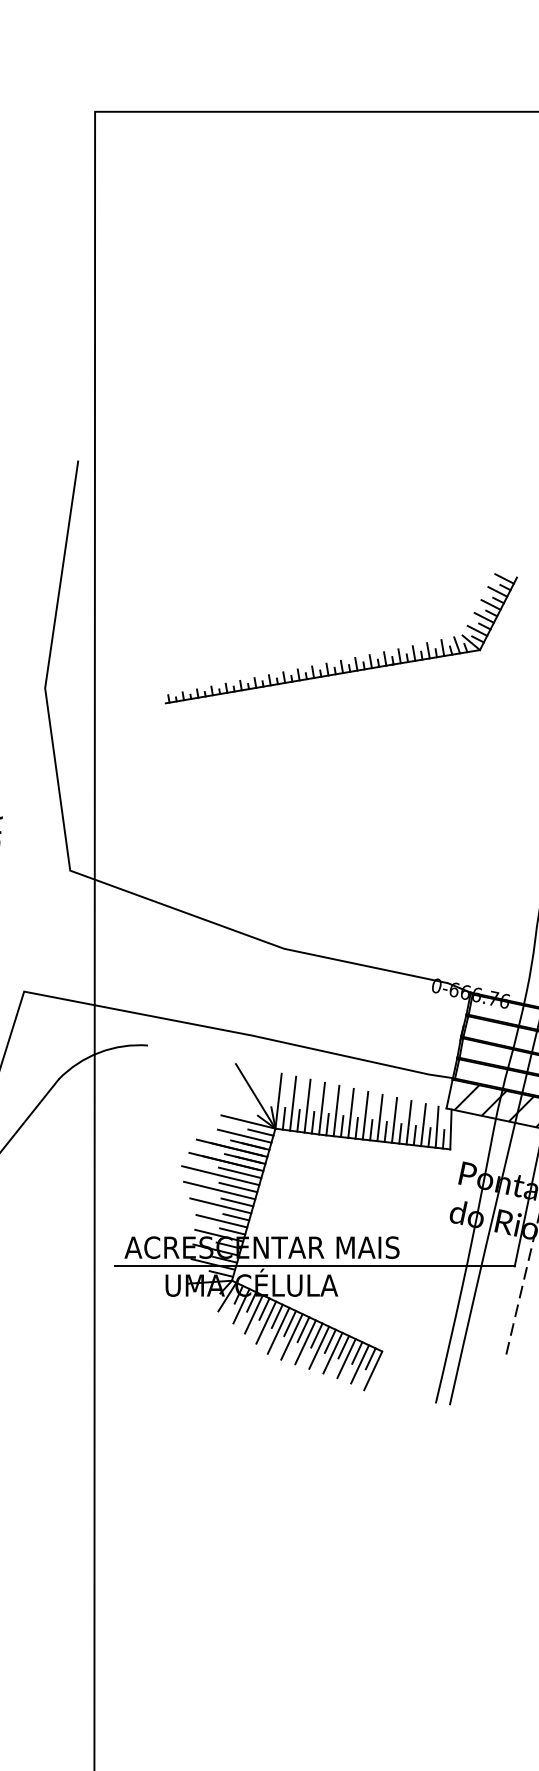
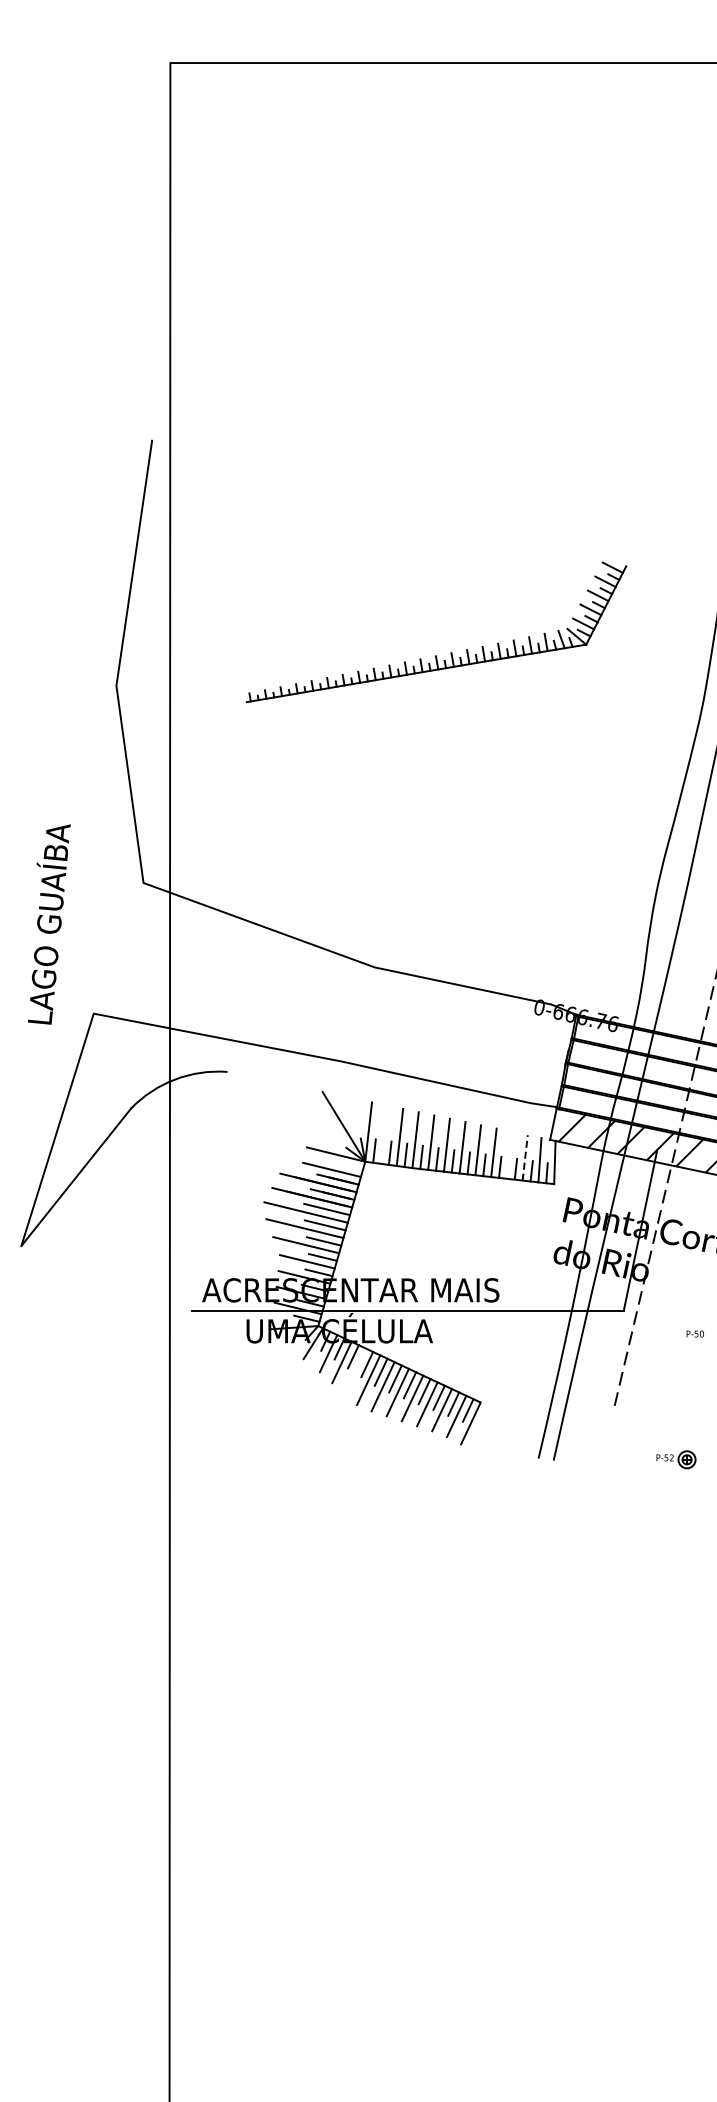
line: (293, 1103) -> (384, 1134), removed
line: (408, 1121) -> (509, 1154), removed
line: (423, 1124) -> (525, 1157), solid -> dashed
line: (260, 1132) -> (349, 1165), removed
line: (266, 1322) -> (355, 1371), removed

